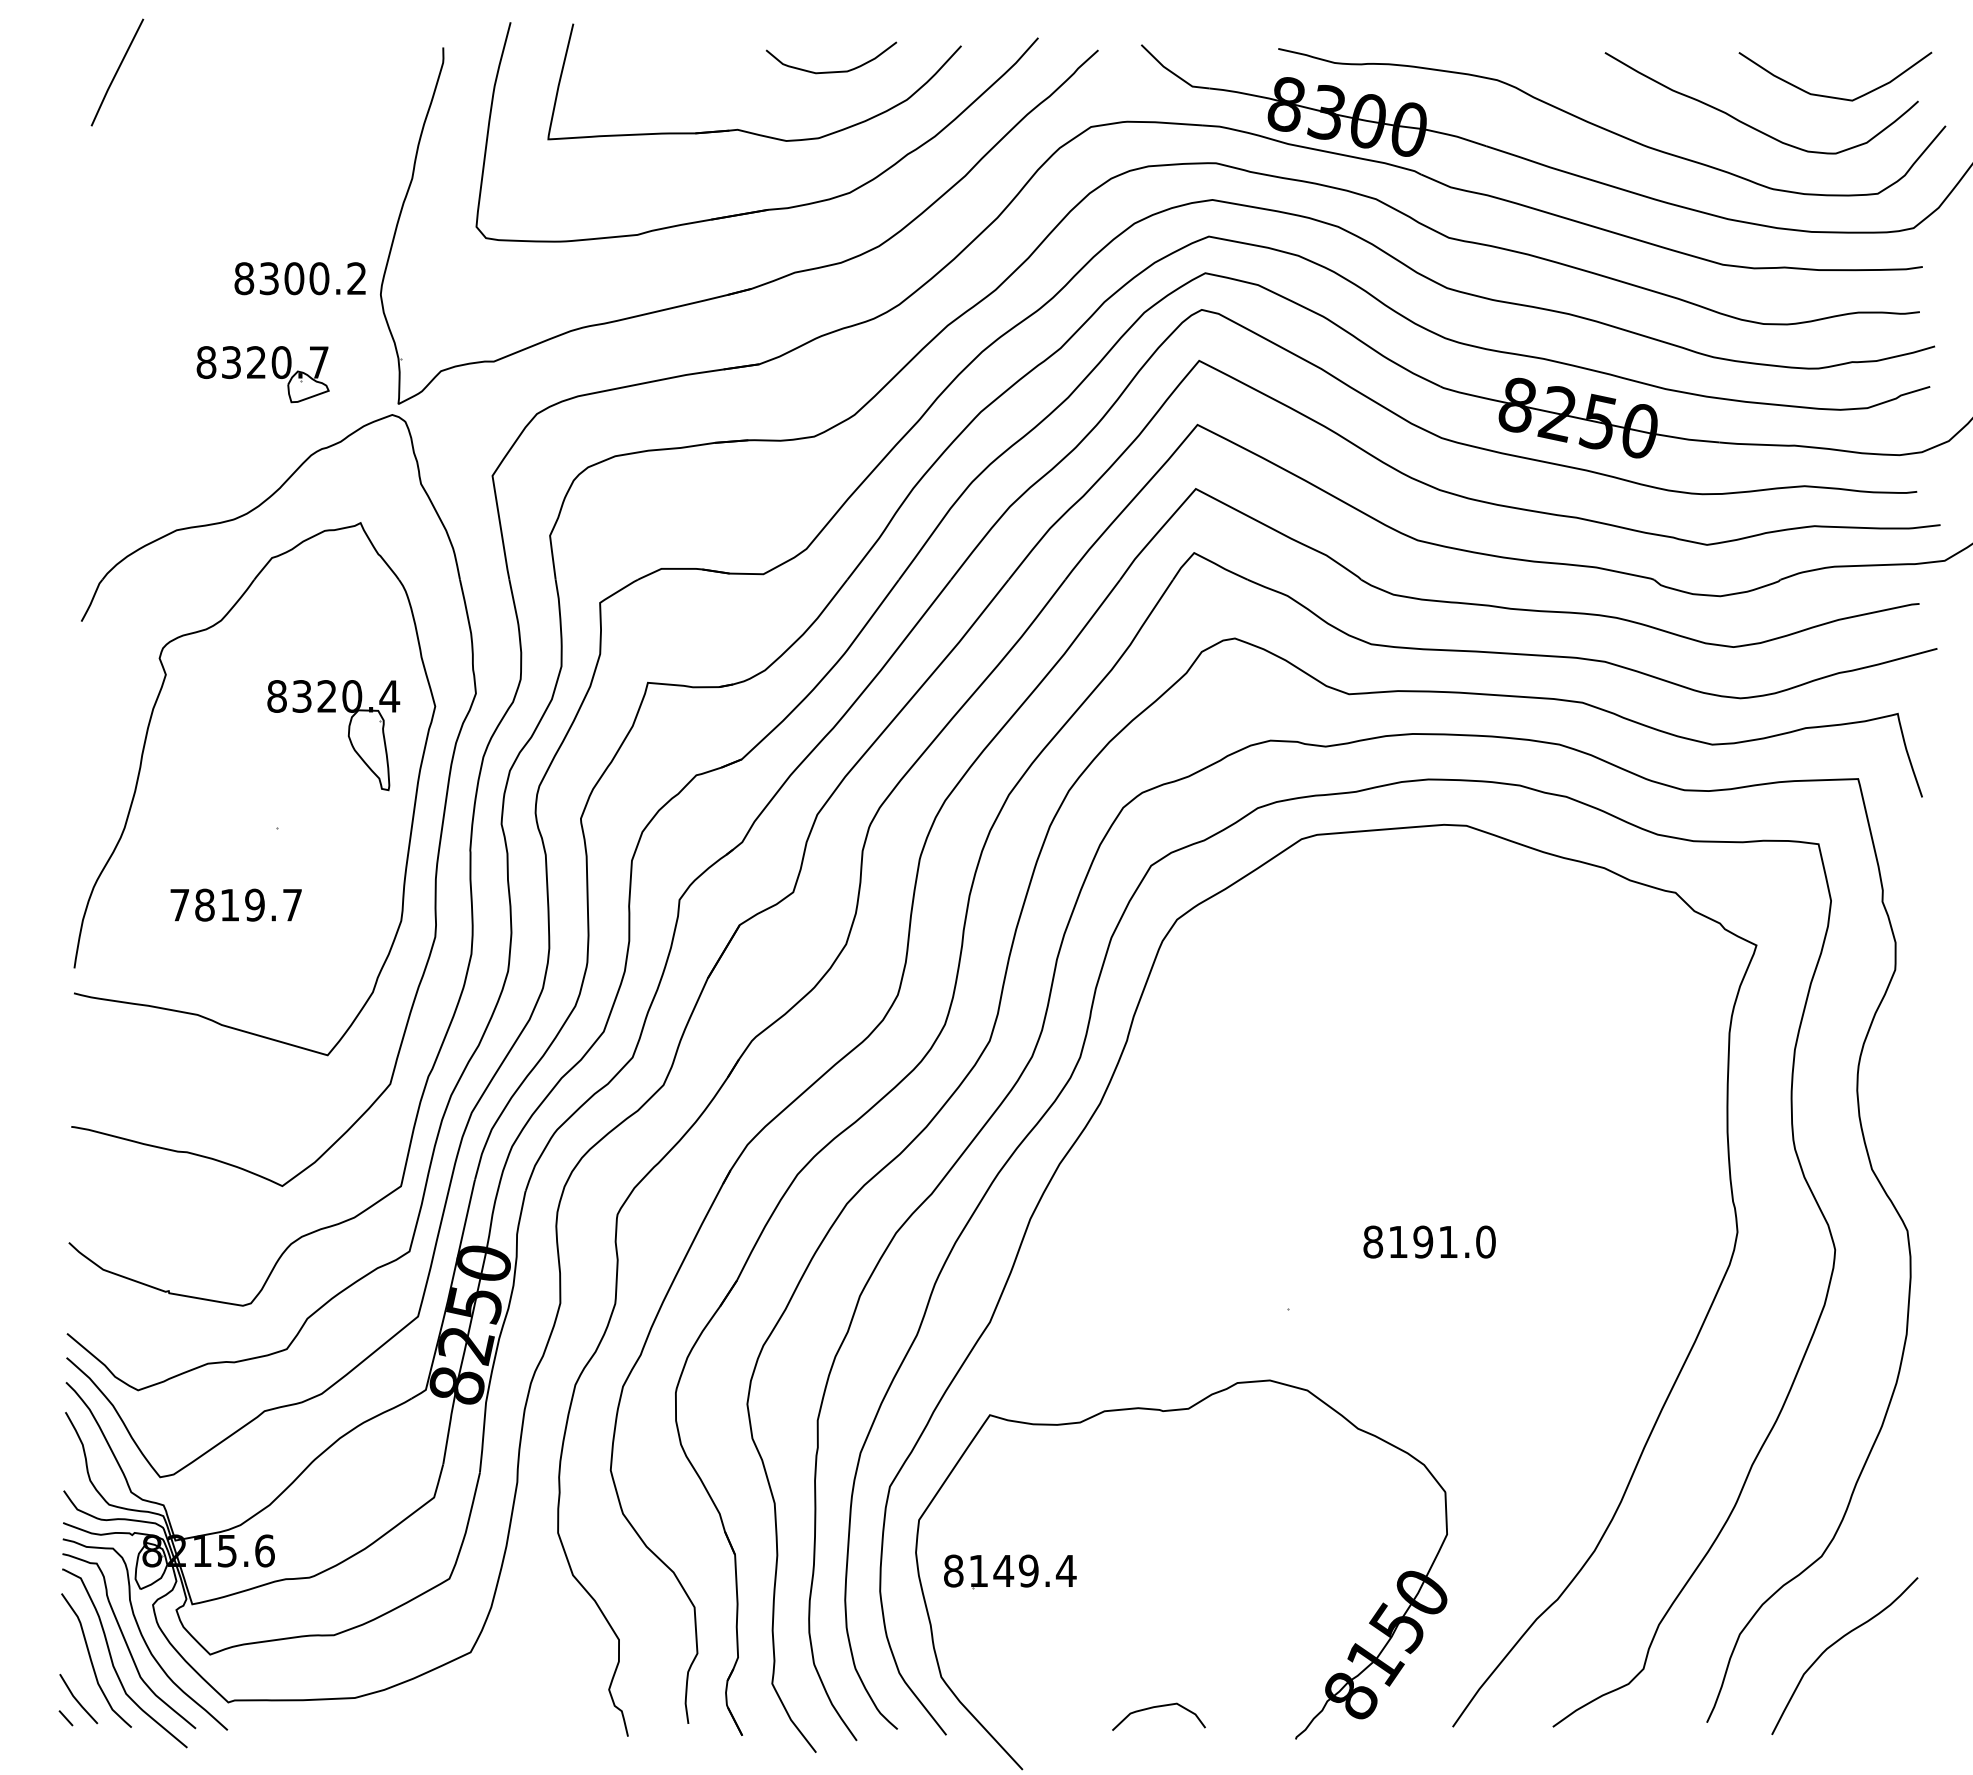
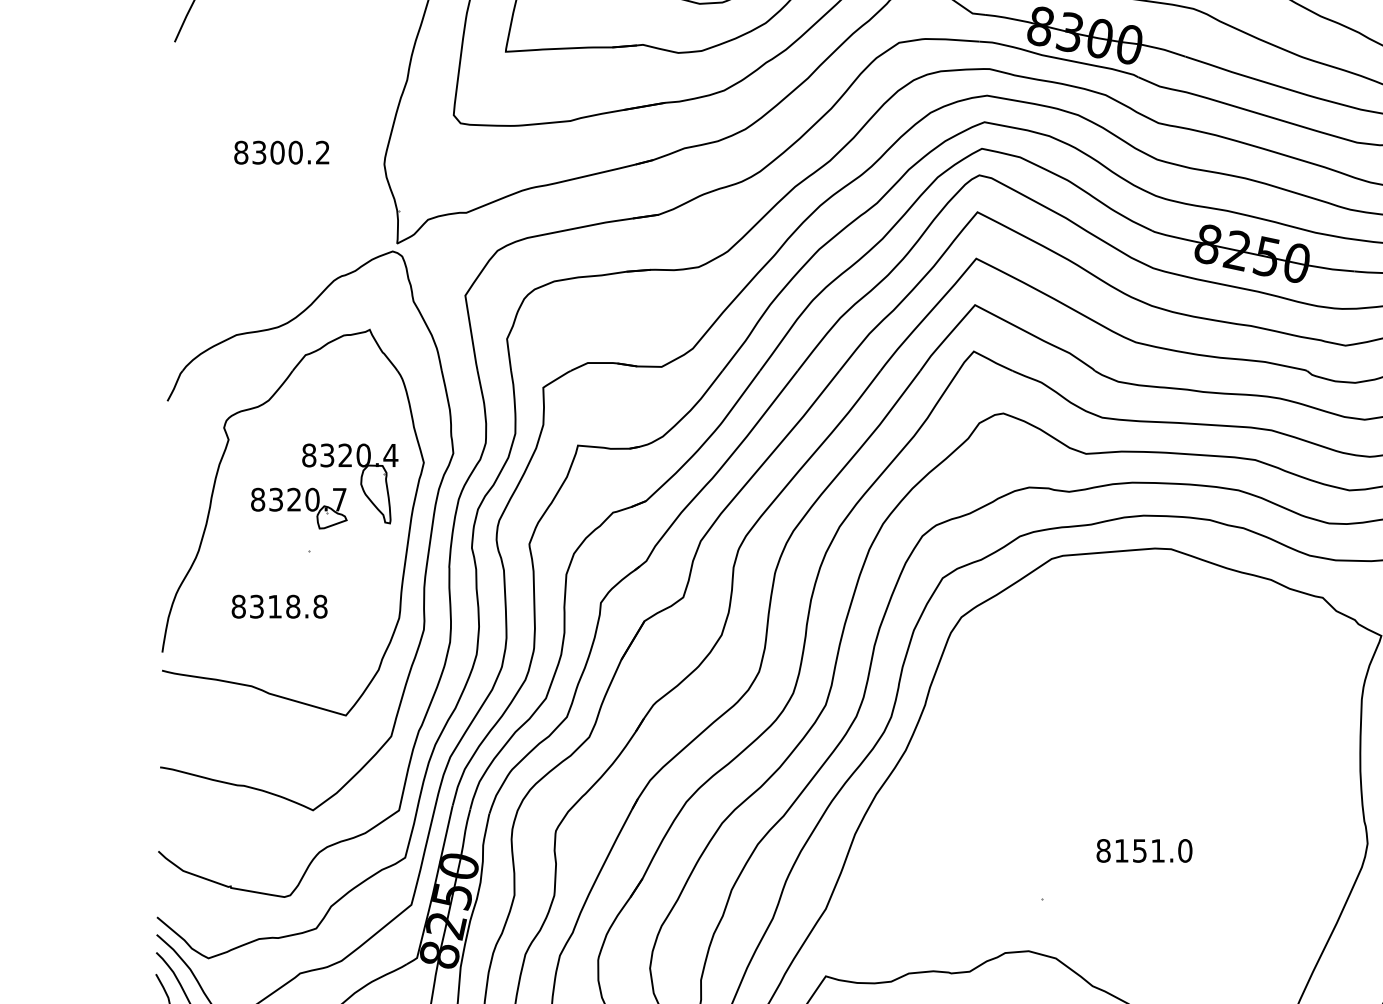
text: (299, 278) -> (281, 152), moved
part: (262, 374) -> (298, 508), moved
text: (236, 904) -> (279, 606), 7819.7 -> 8318.8
text: (1423, 1241) -> (1140, 850), 8191.0 -> 8151.0

